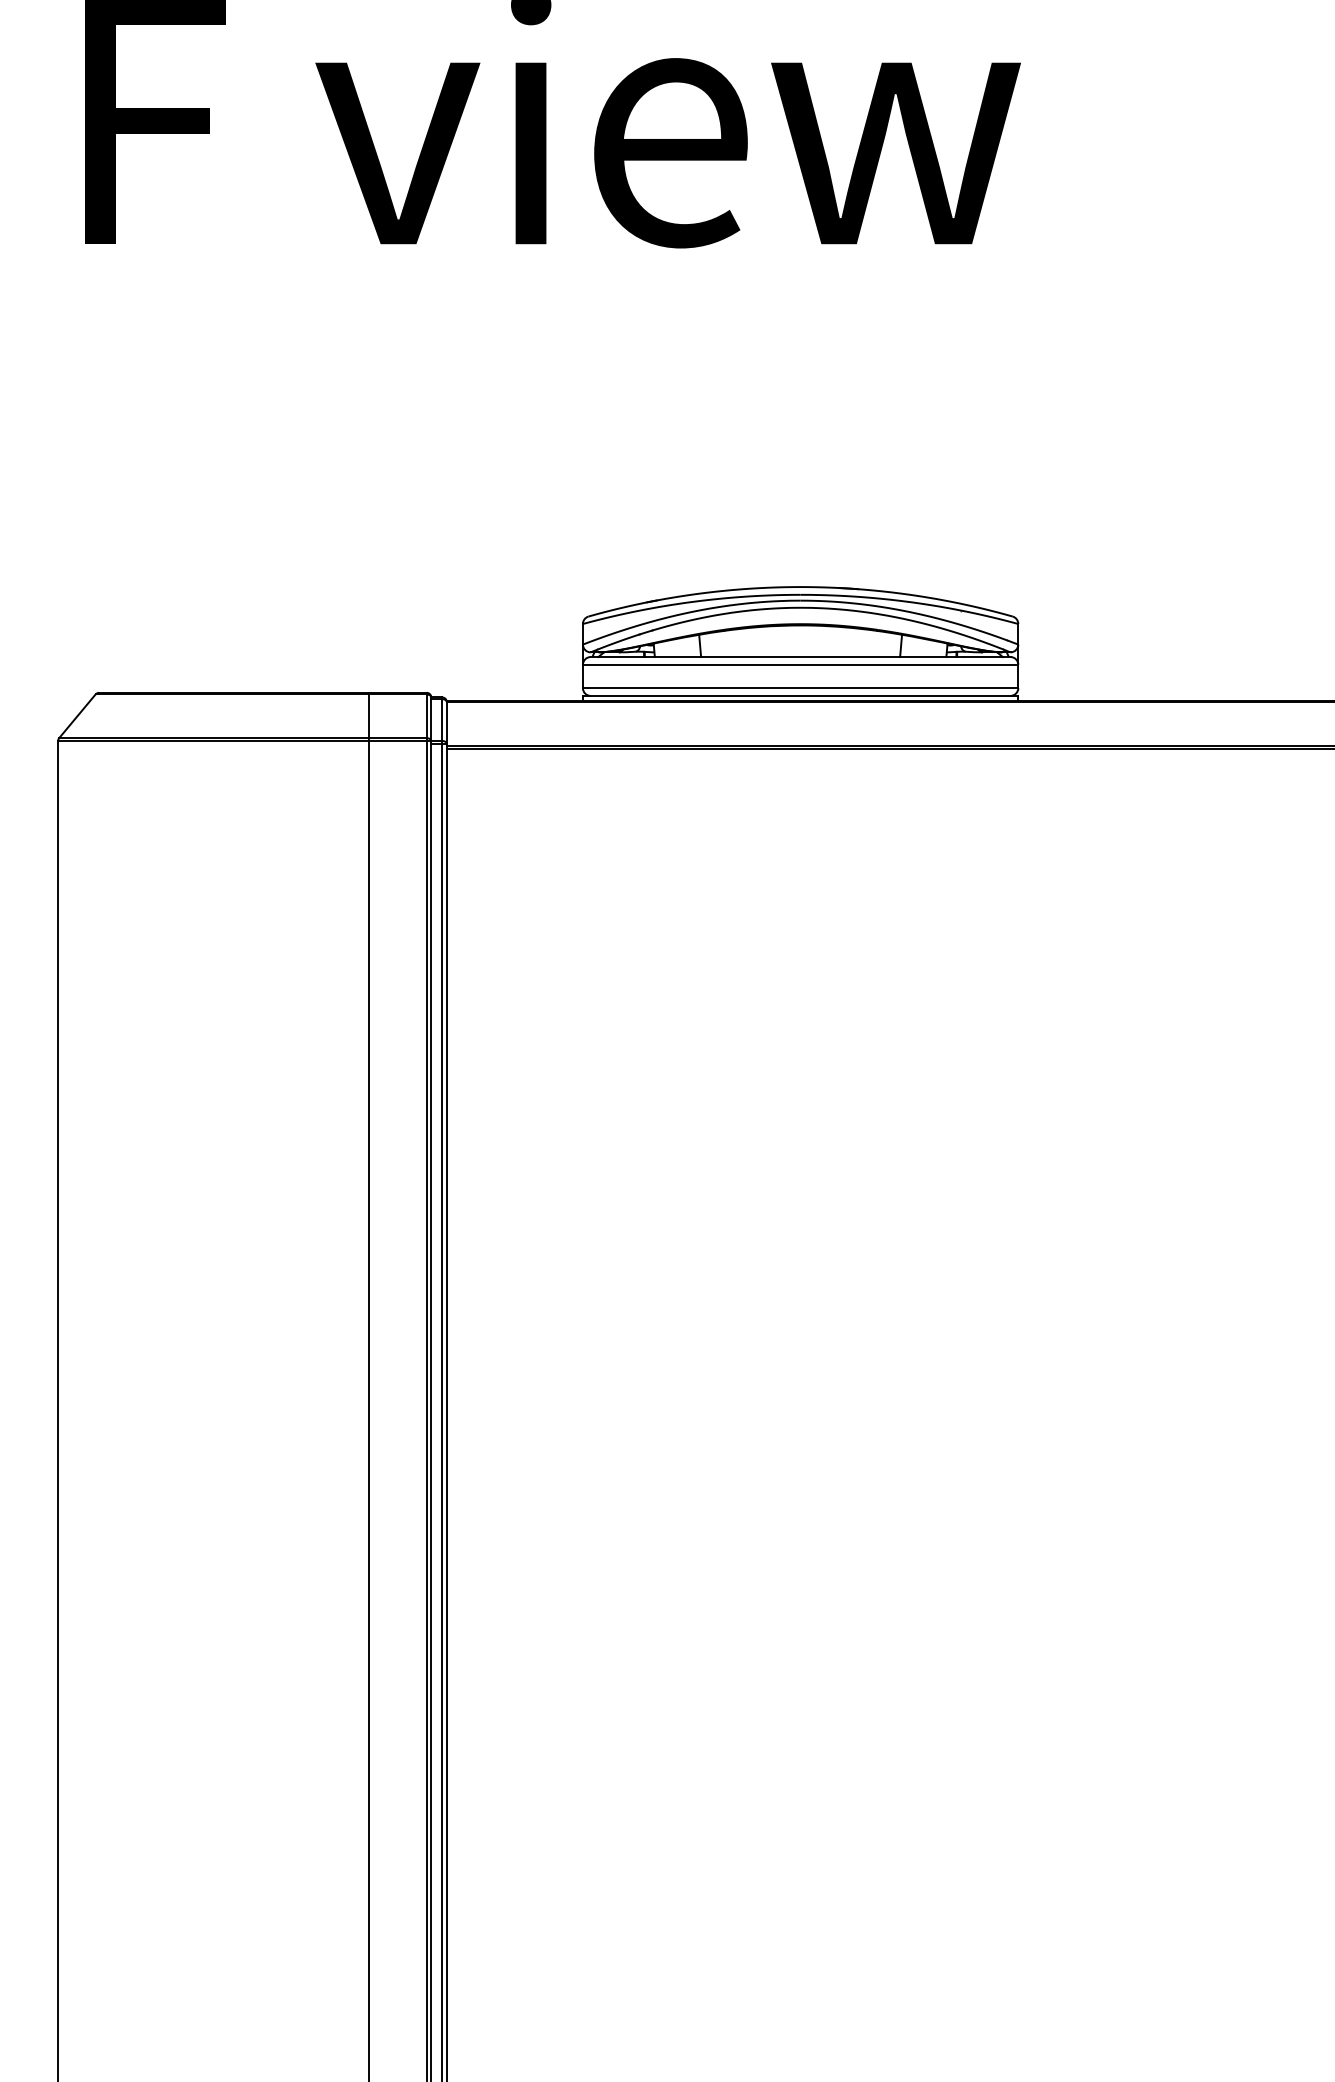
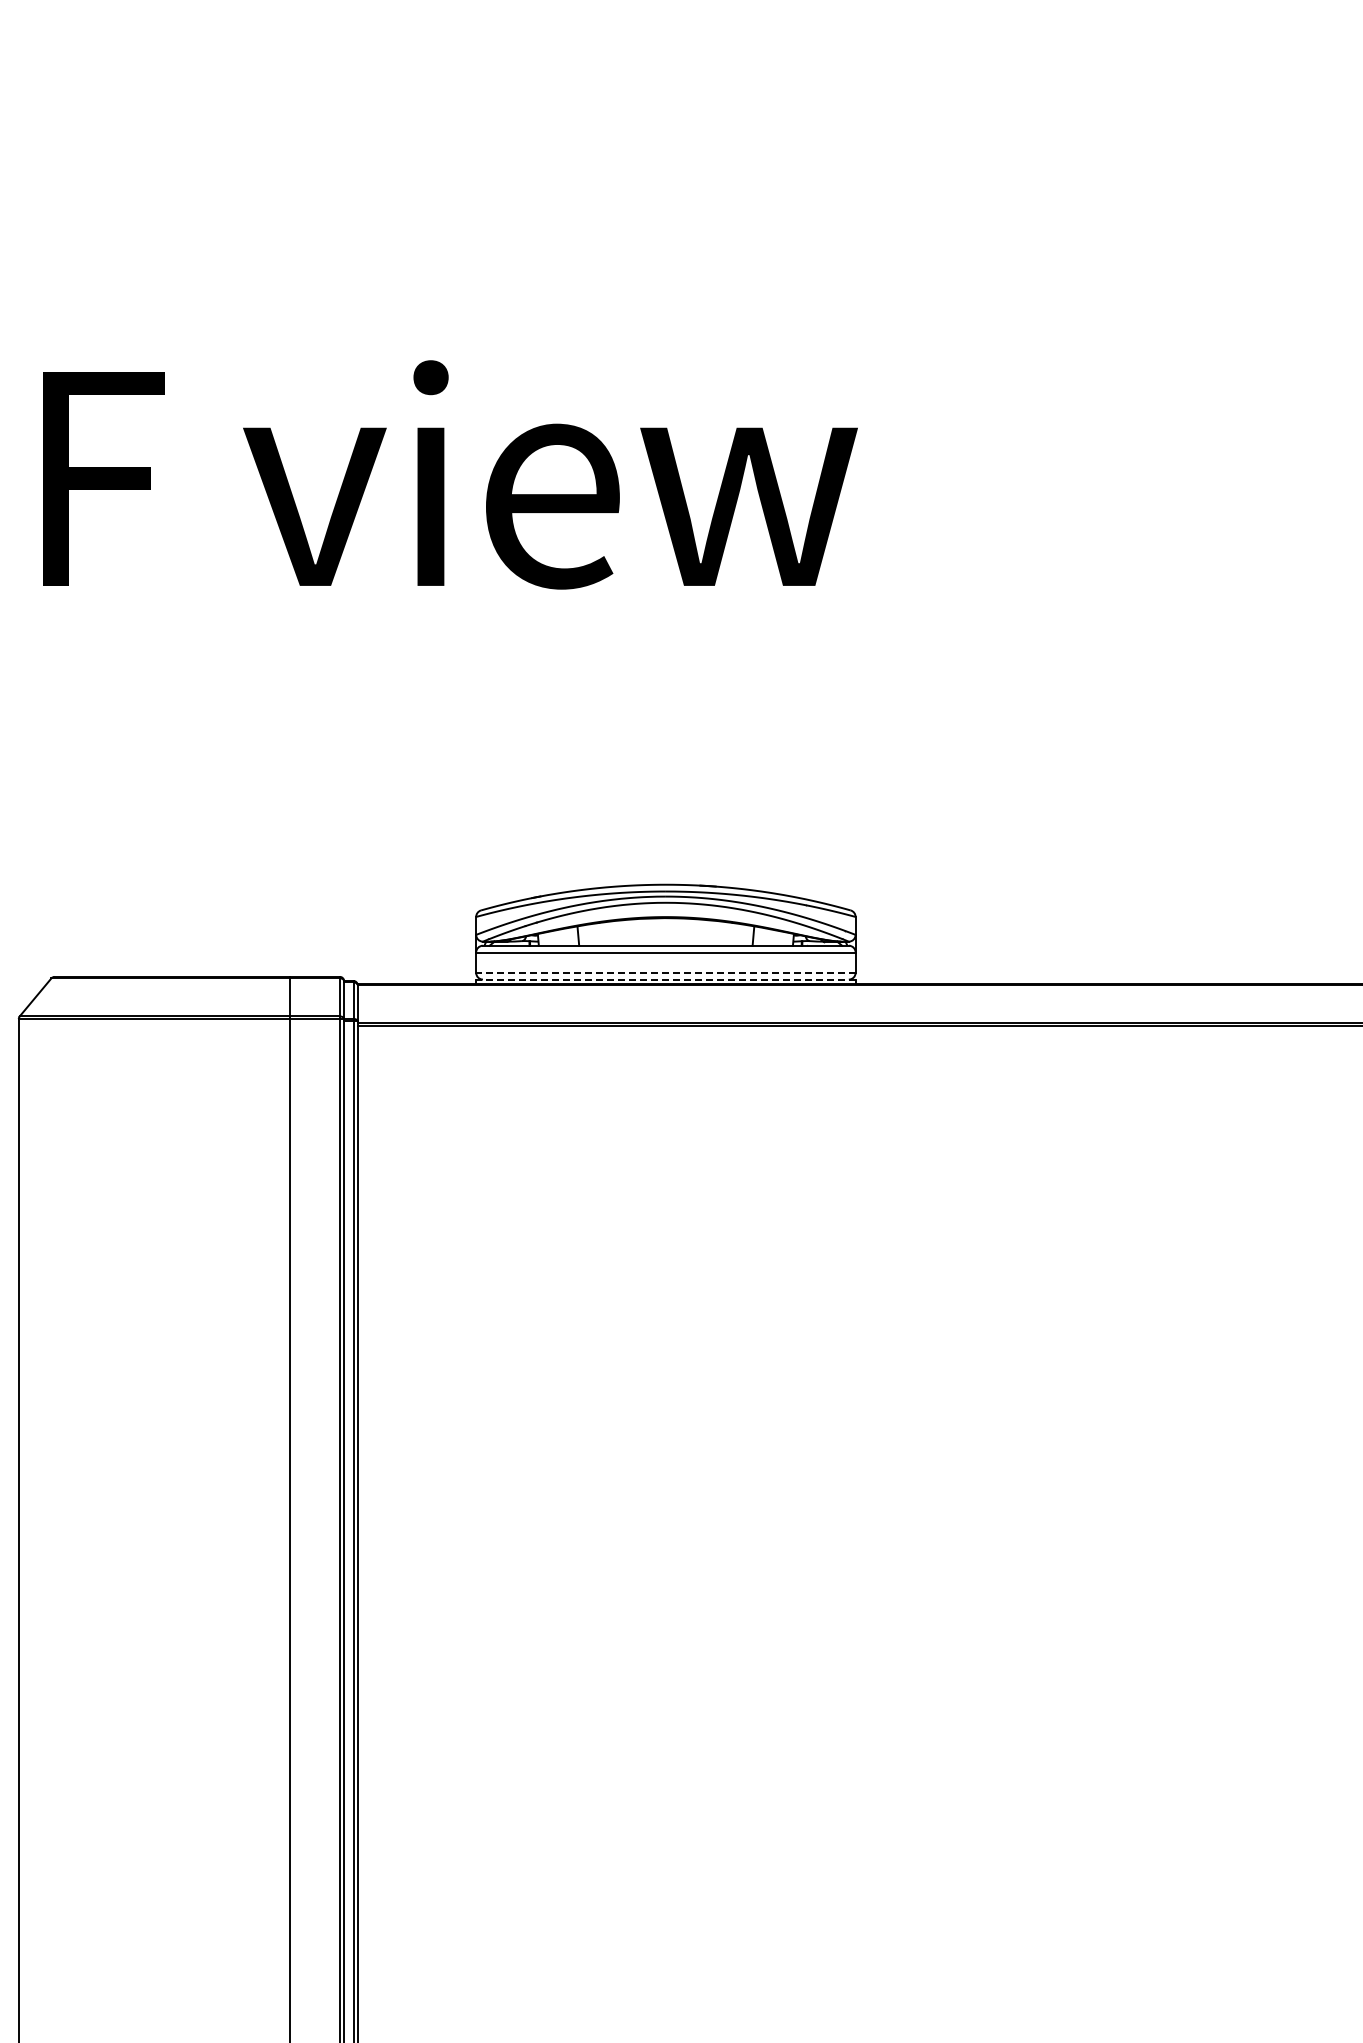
line: (800, 687) -> (665, 972), solid -> dashed
line: (800, 695) -> (665, 979), solid -> dashed

